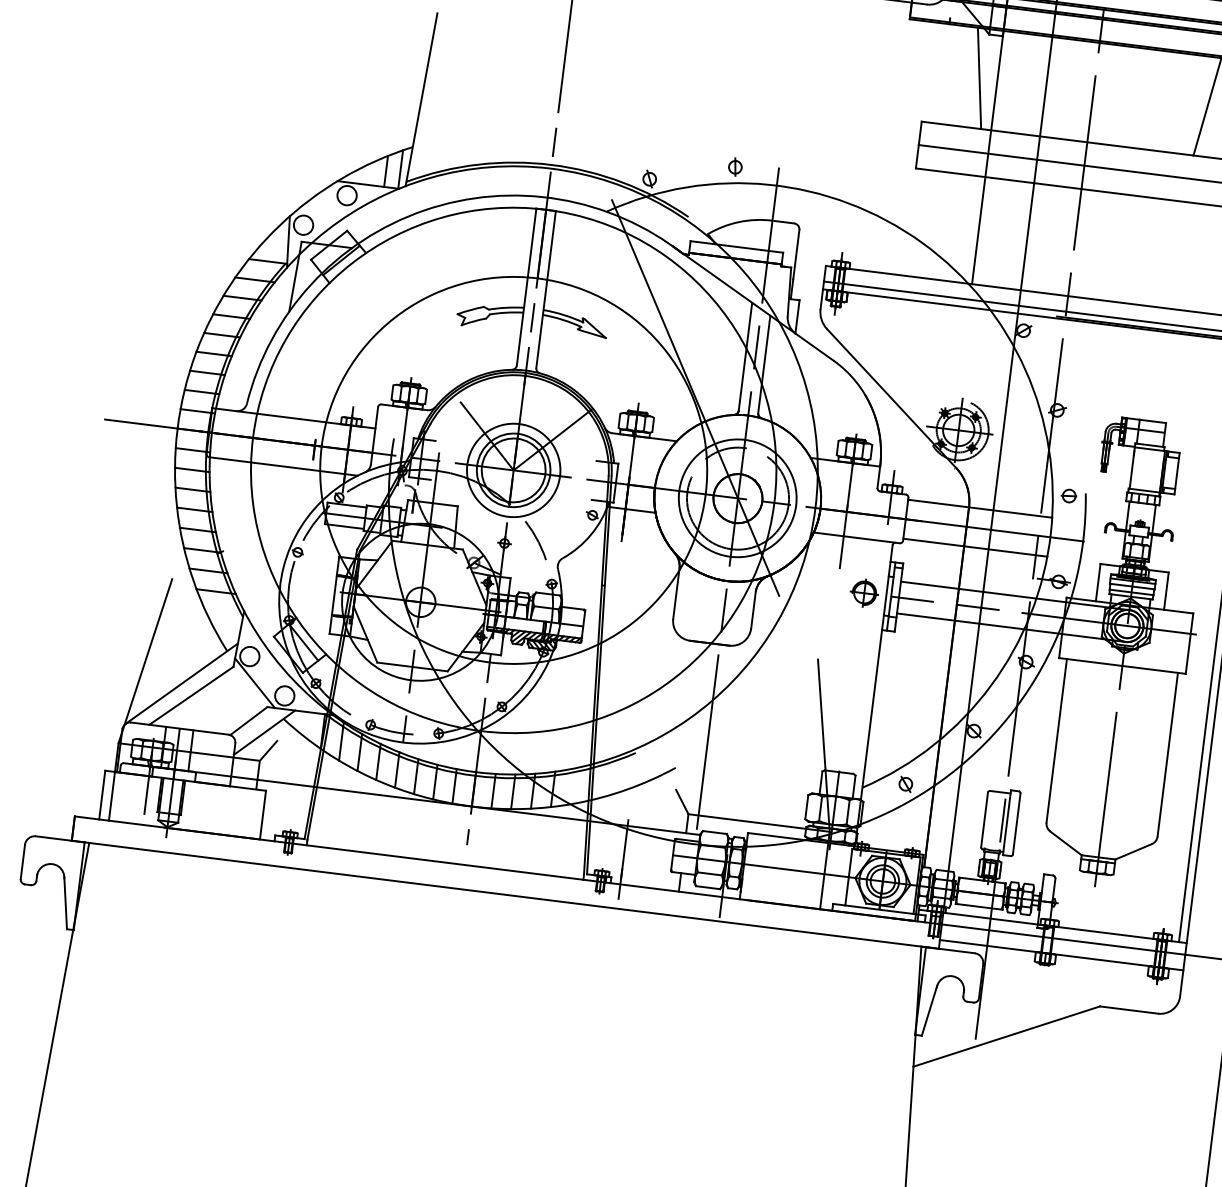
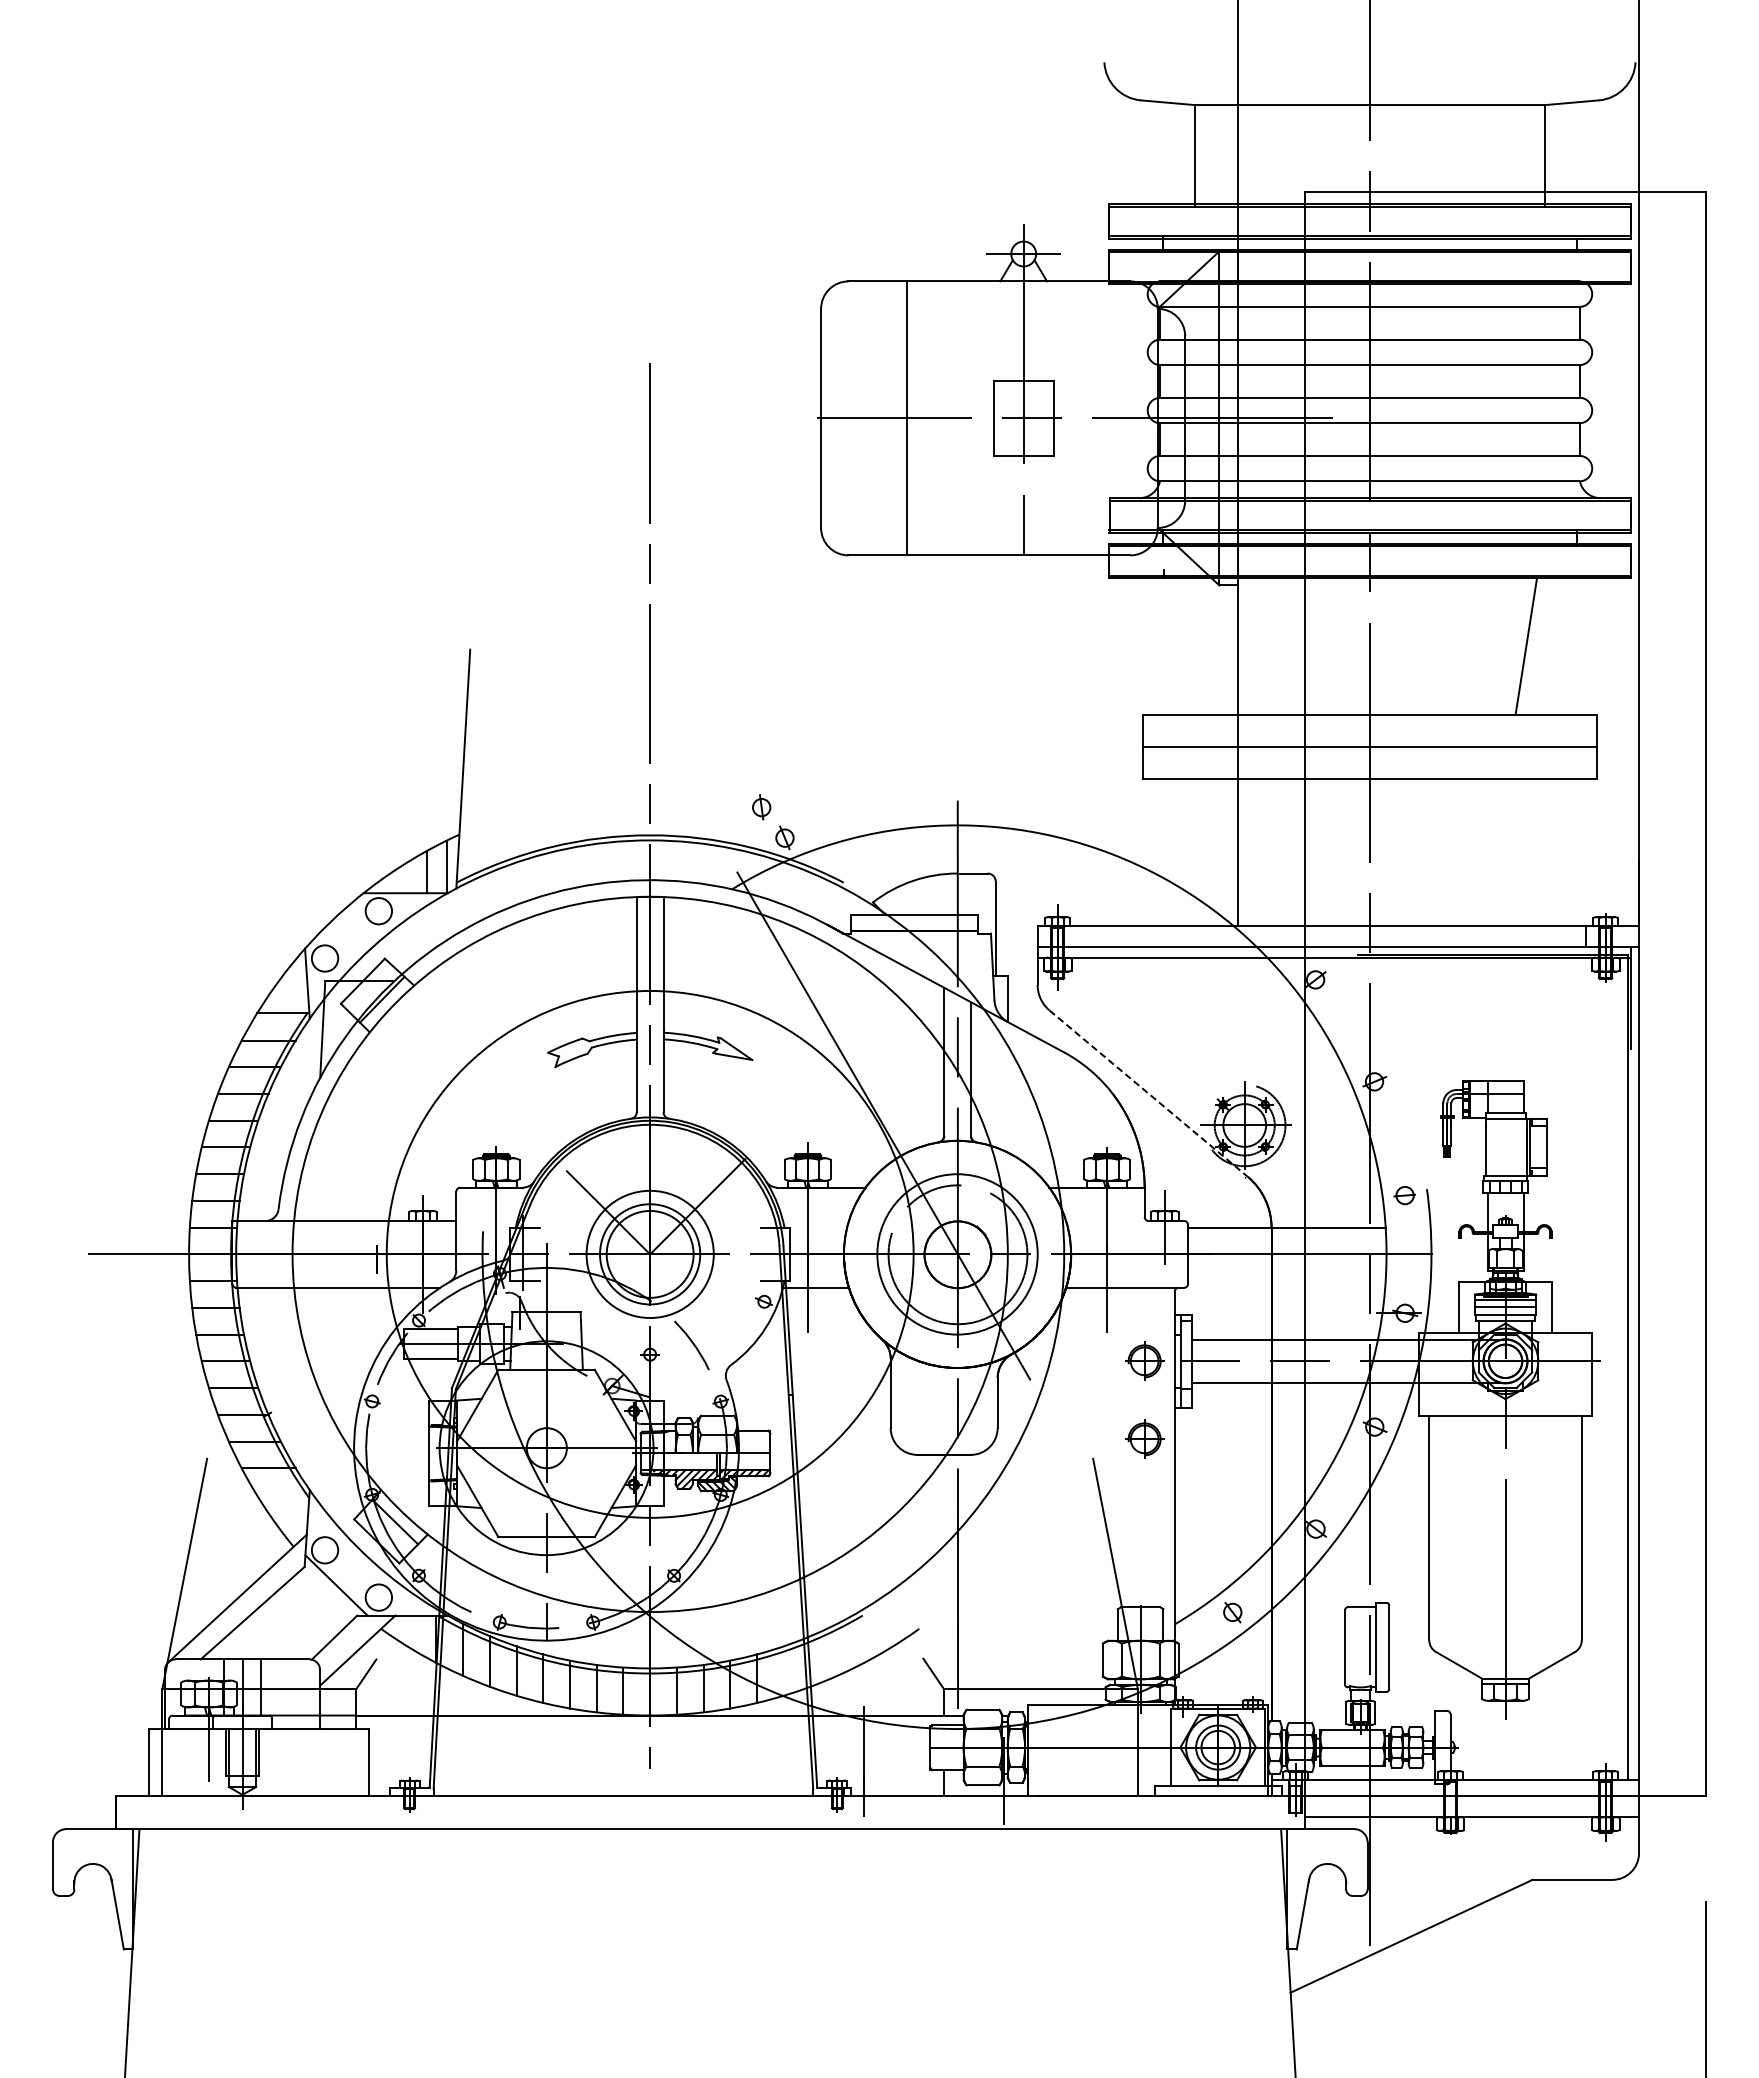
line: (979, 78) -> (1213, 646), removed
part: (735, 167) -> (761, 807), moved
line: (891, 398) -> (1148, 1093), solid -> dashed
line: (975, 547) -> (1286, 1281), removed
part: (857, 649) -> (1144, 1438), added

